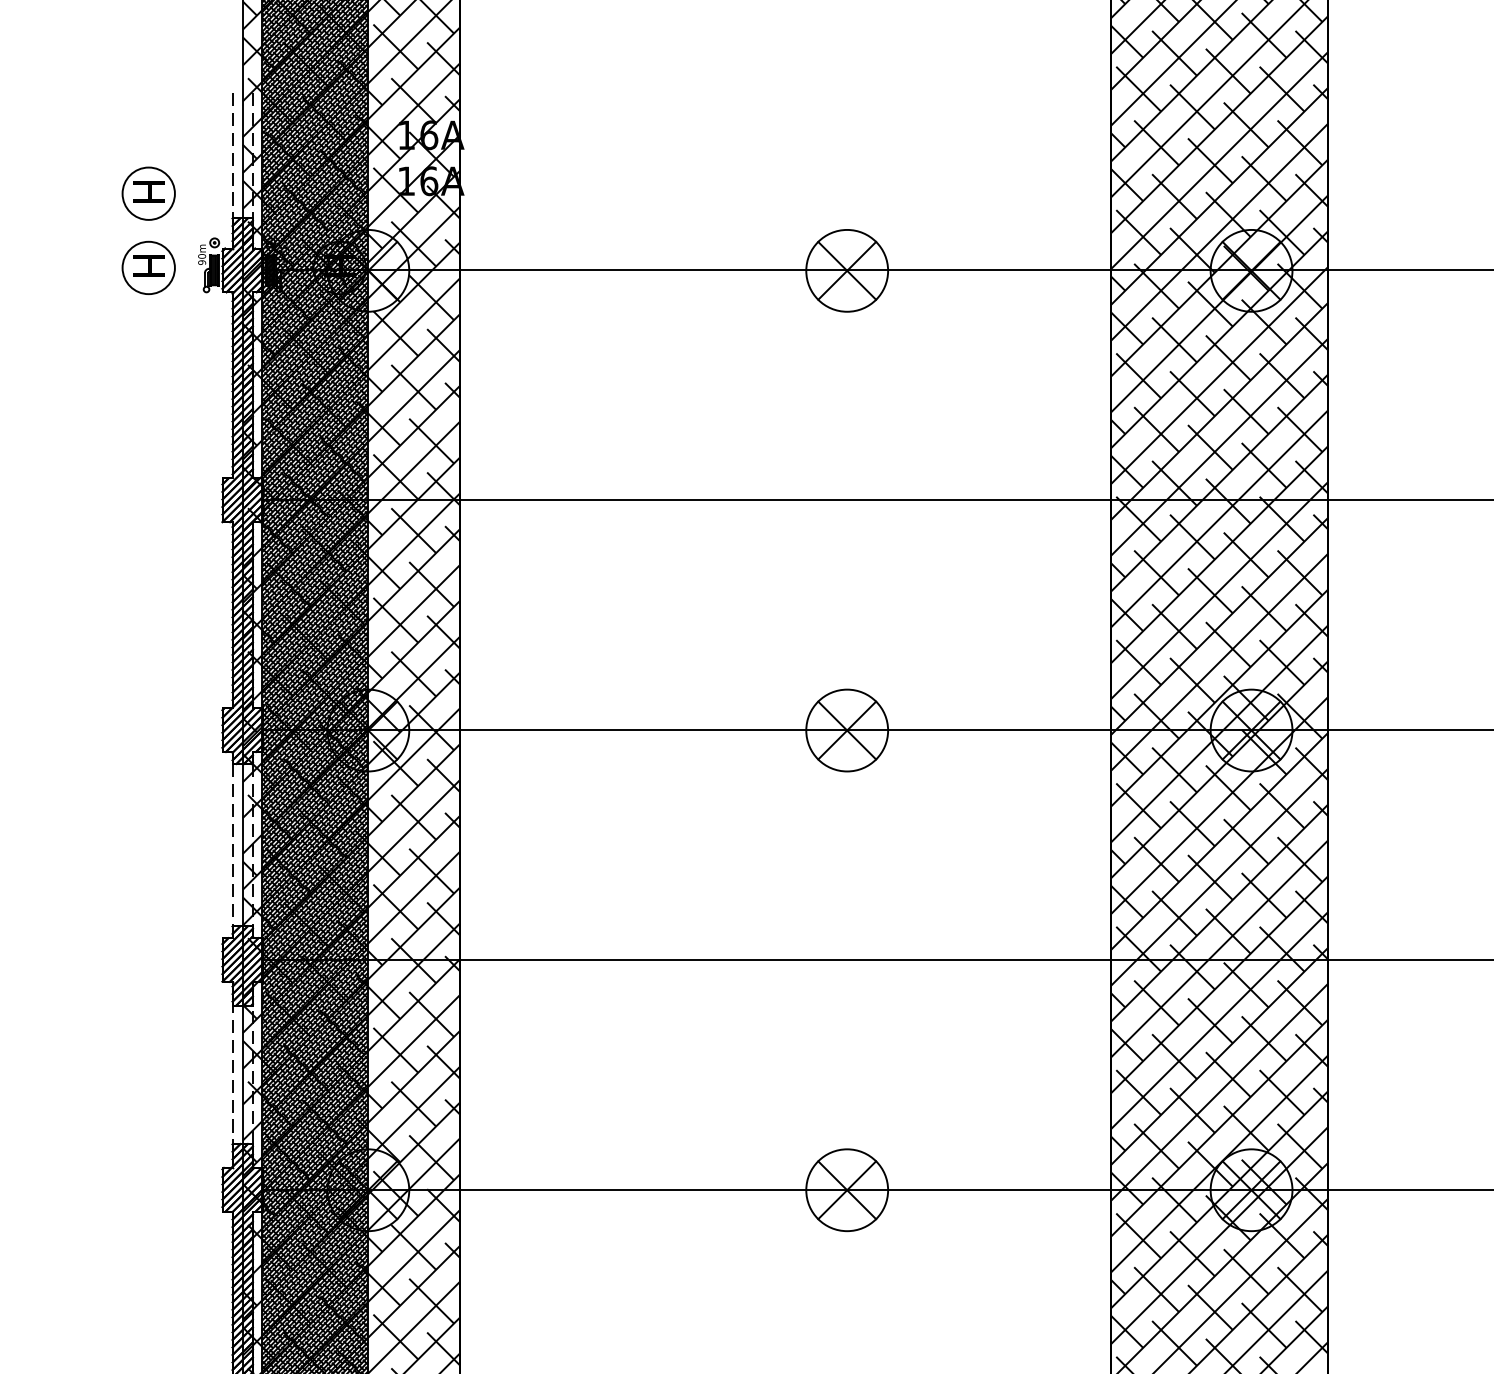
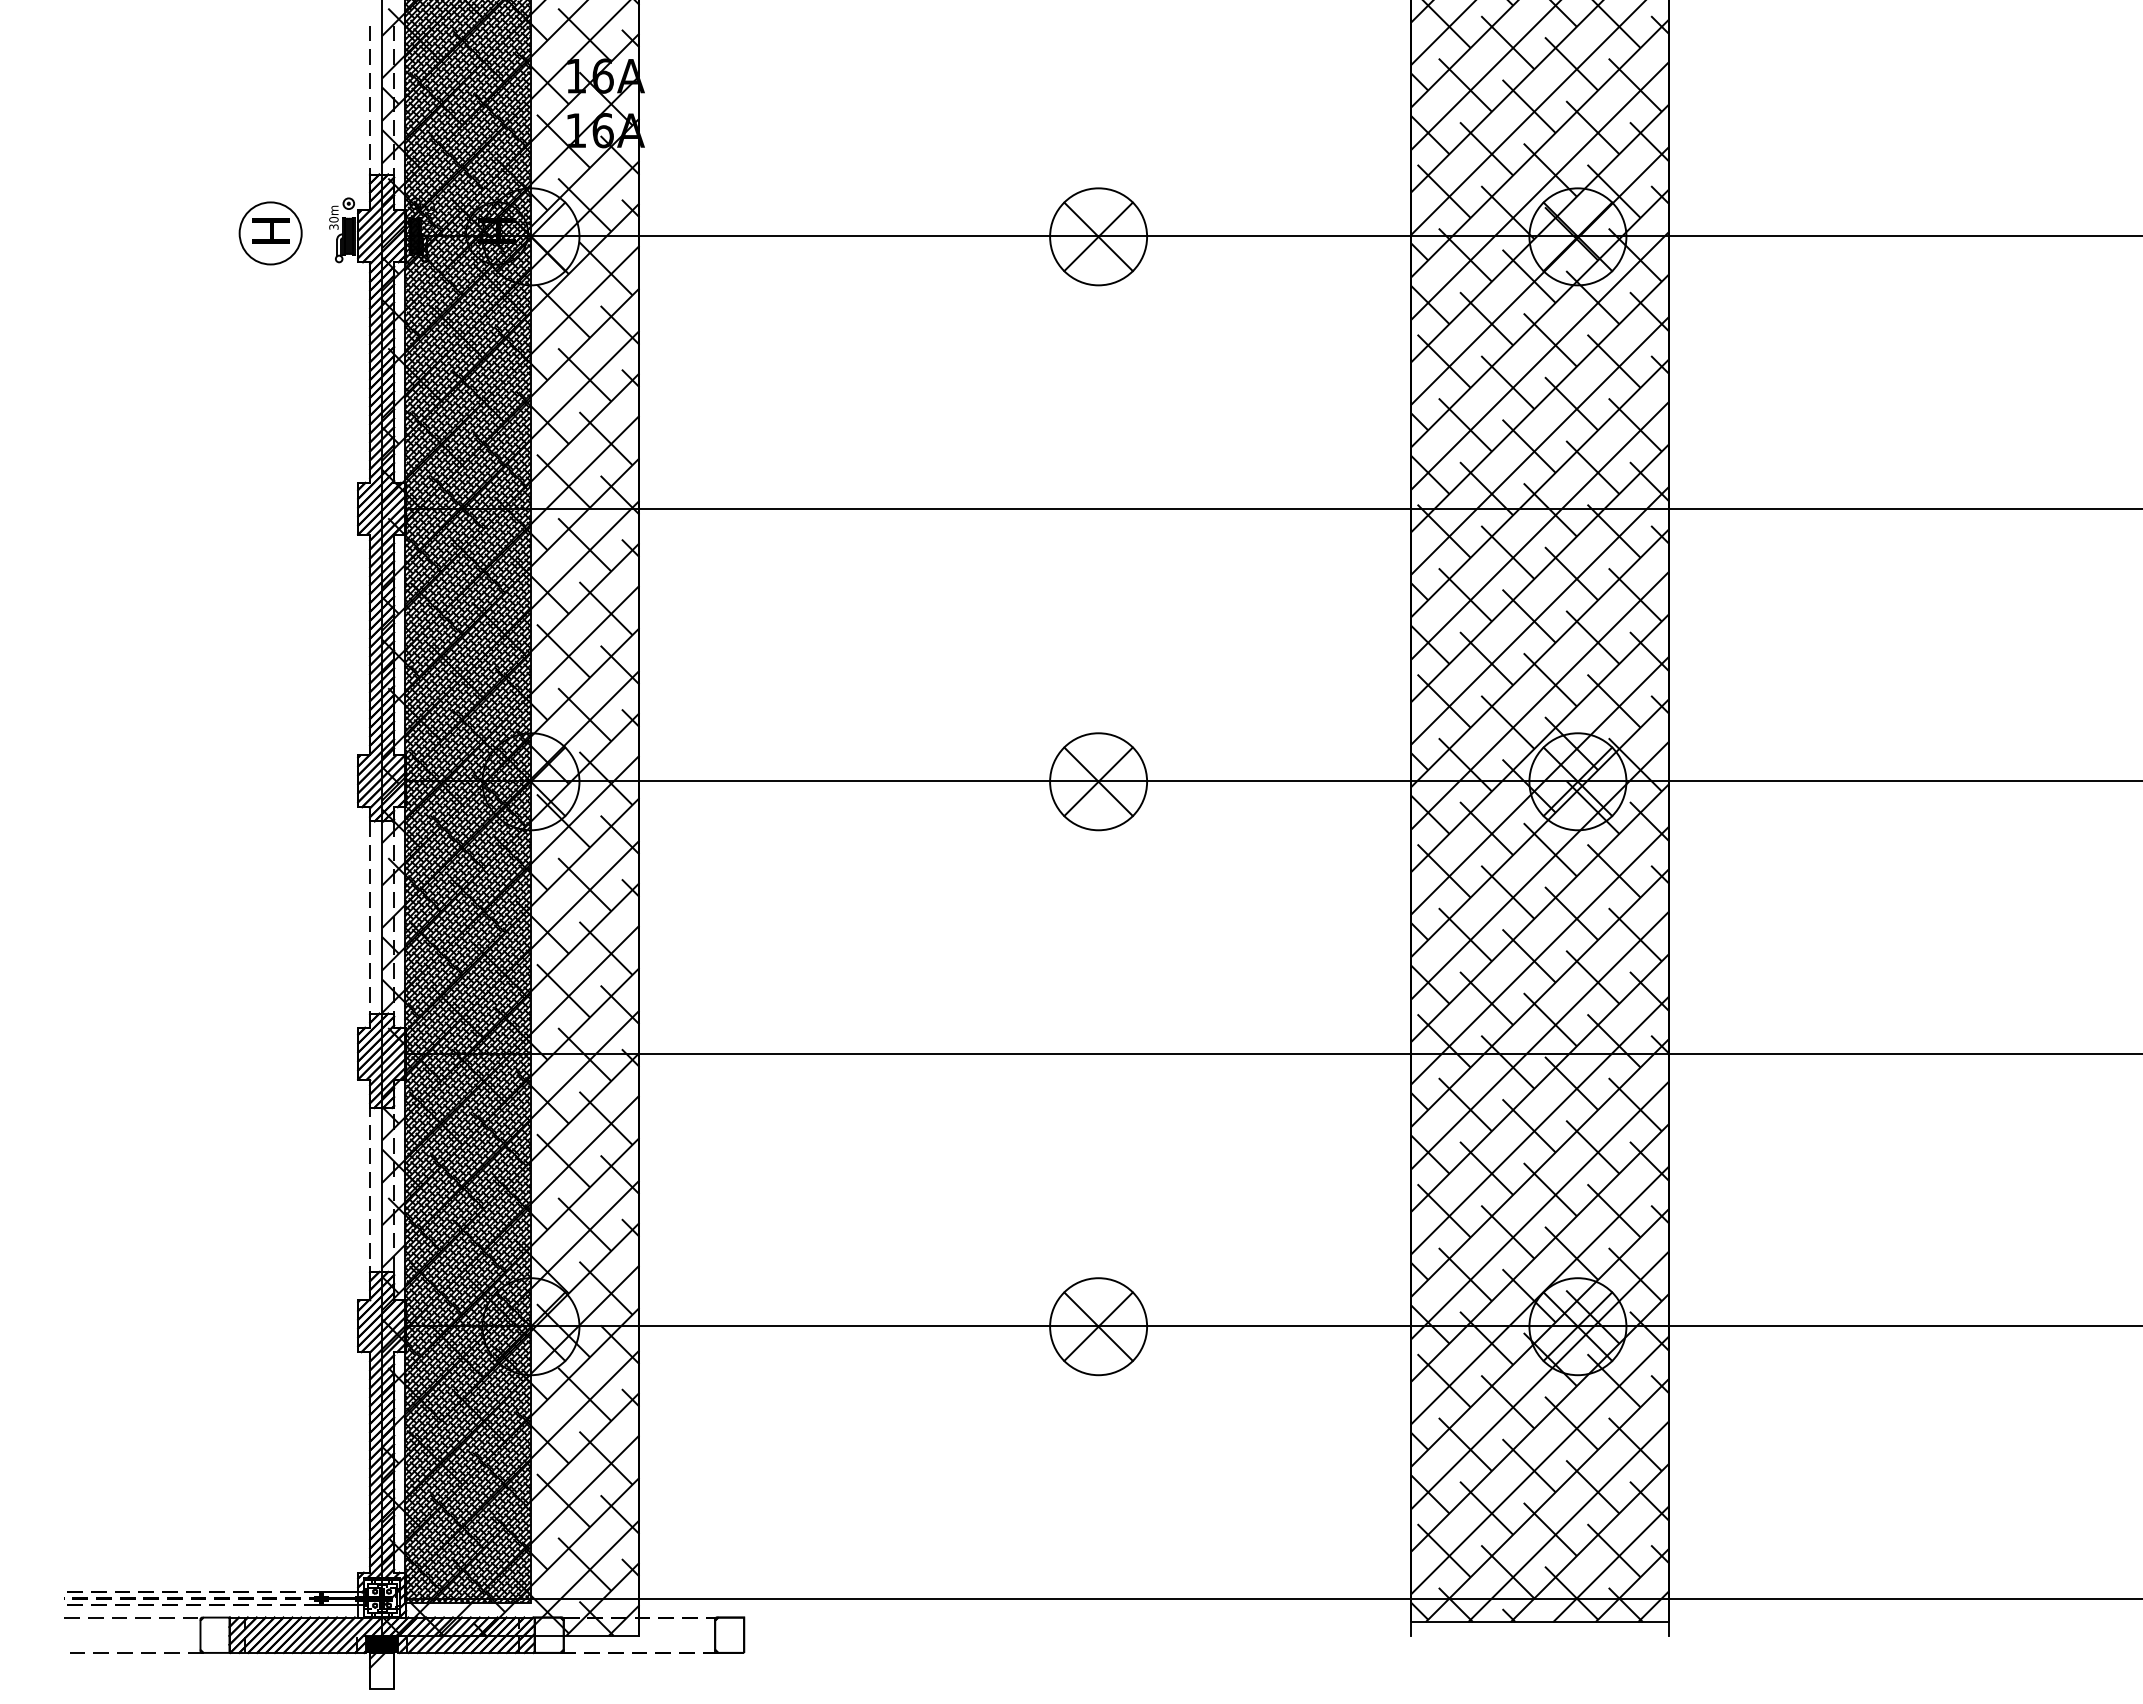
part: (148, 193) -> (270, 145), removed
text: (201, 262) -> (333, 226), 90m -> 30m

